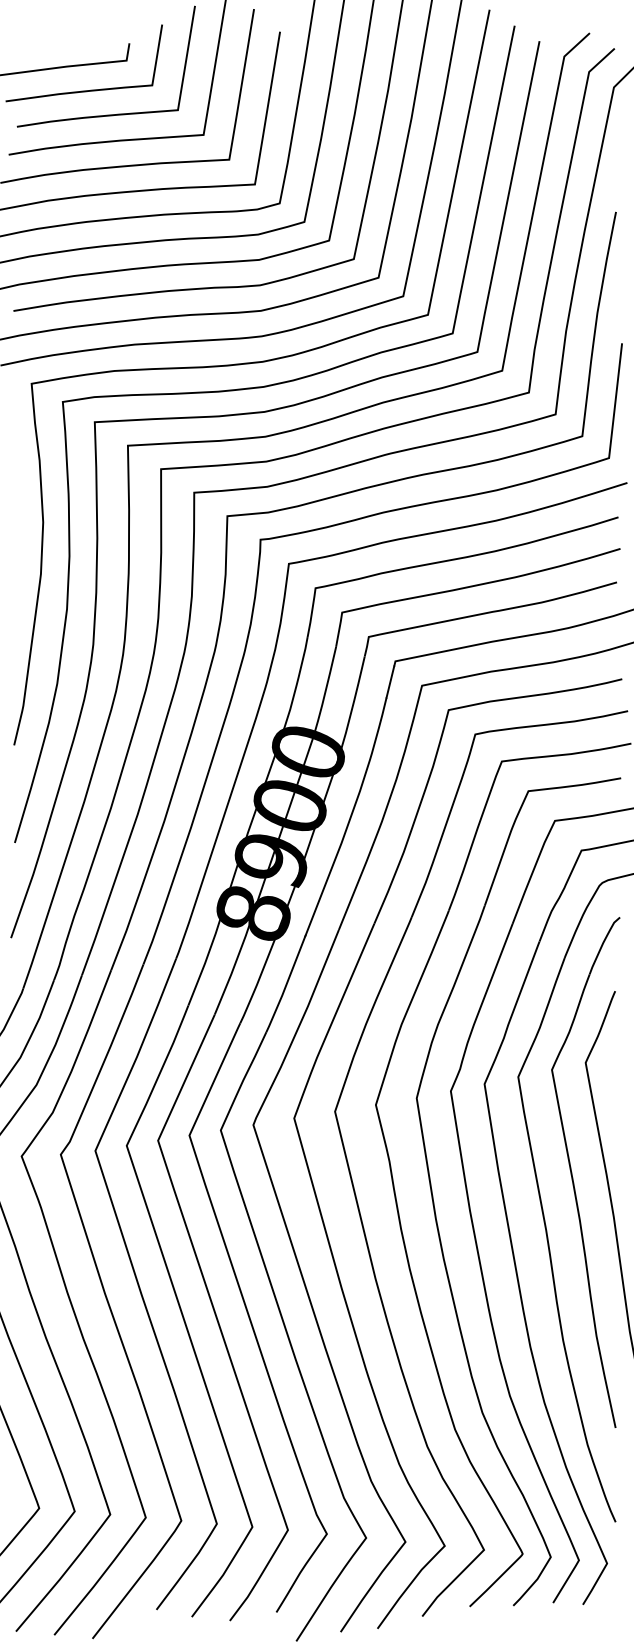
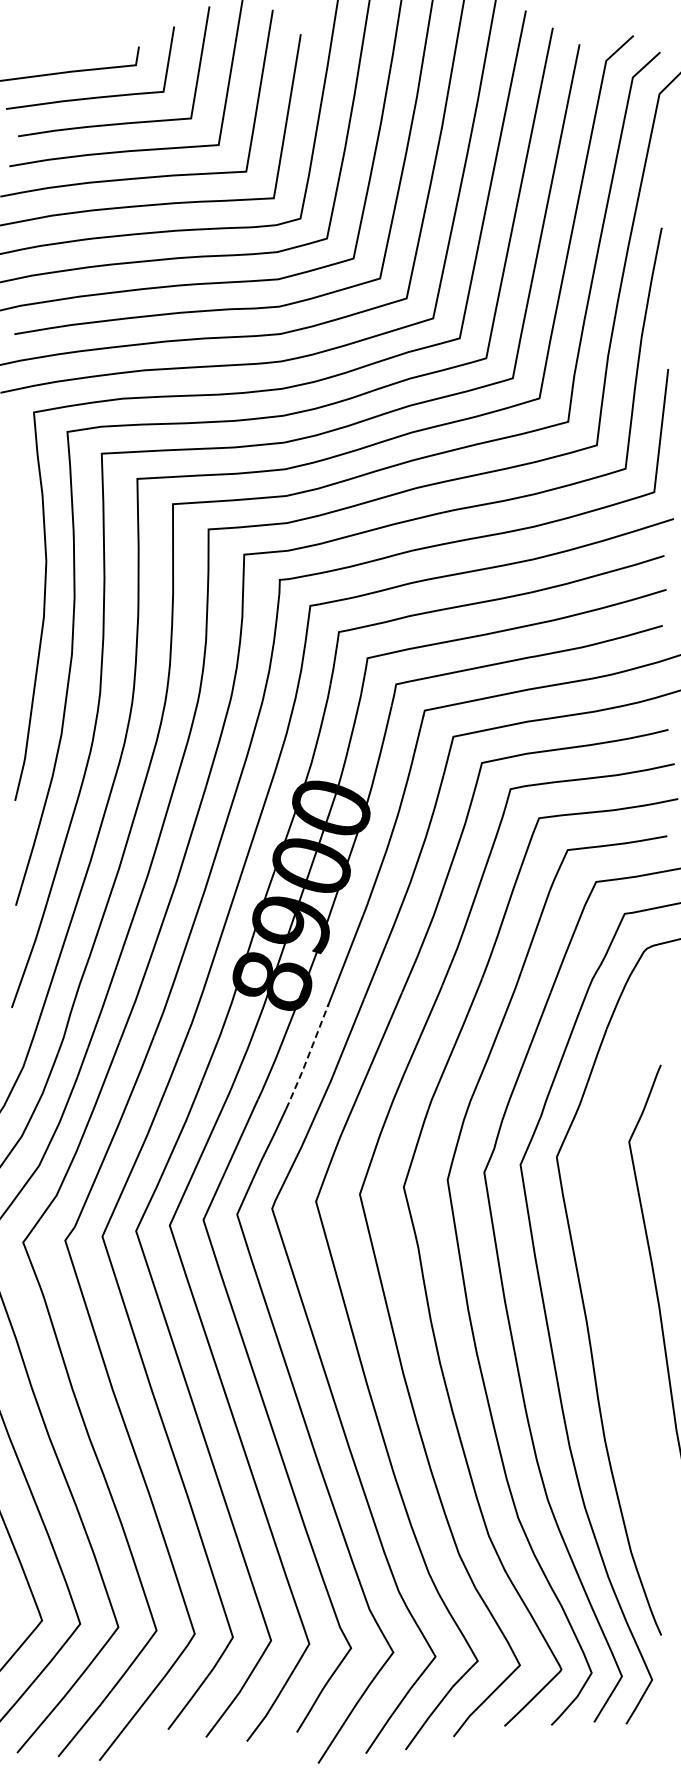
line: (286, 985) -> (307, 1058), solid -> dashed
part: (572, 1175) -> (615, 1262), removed

